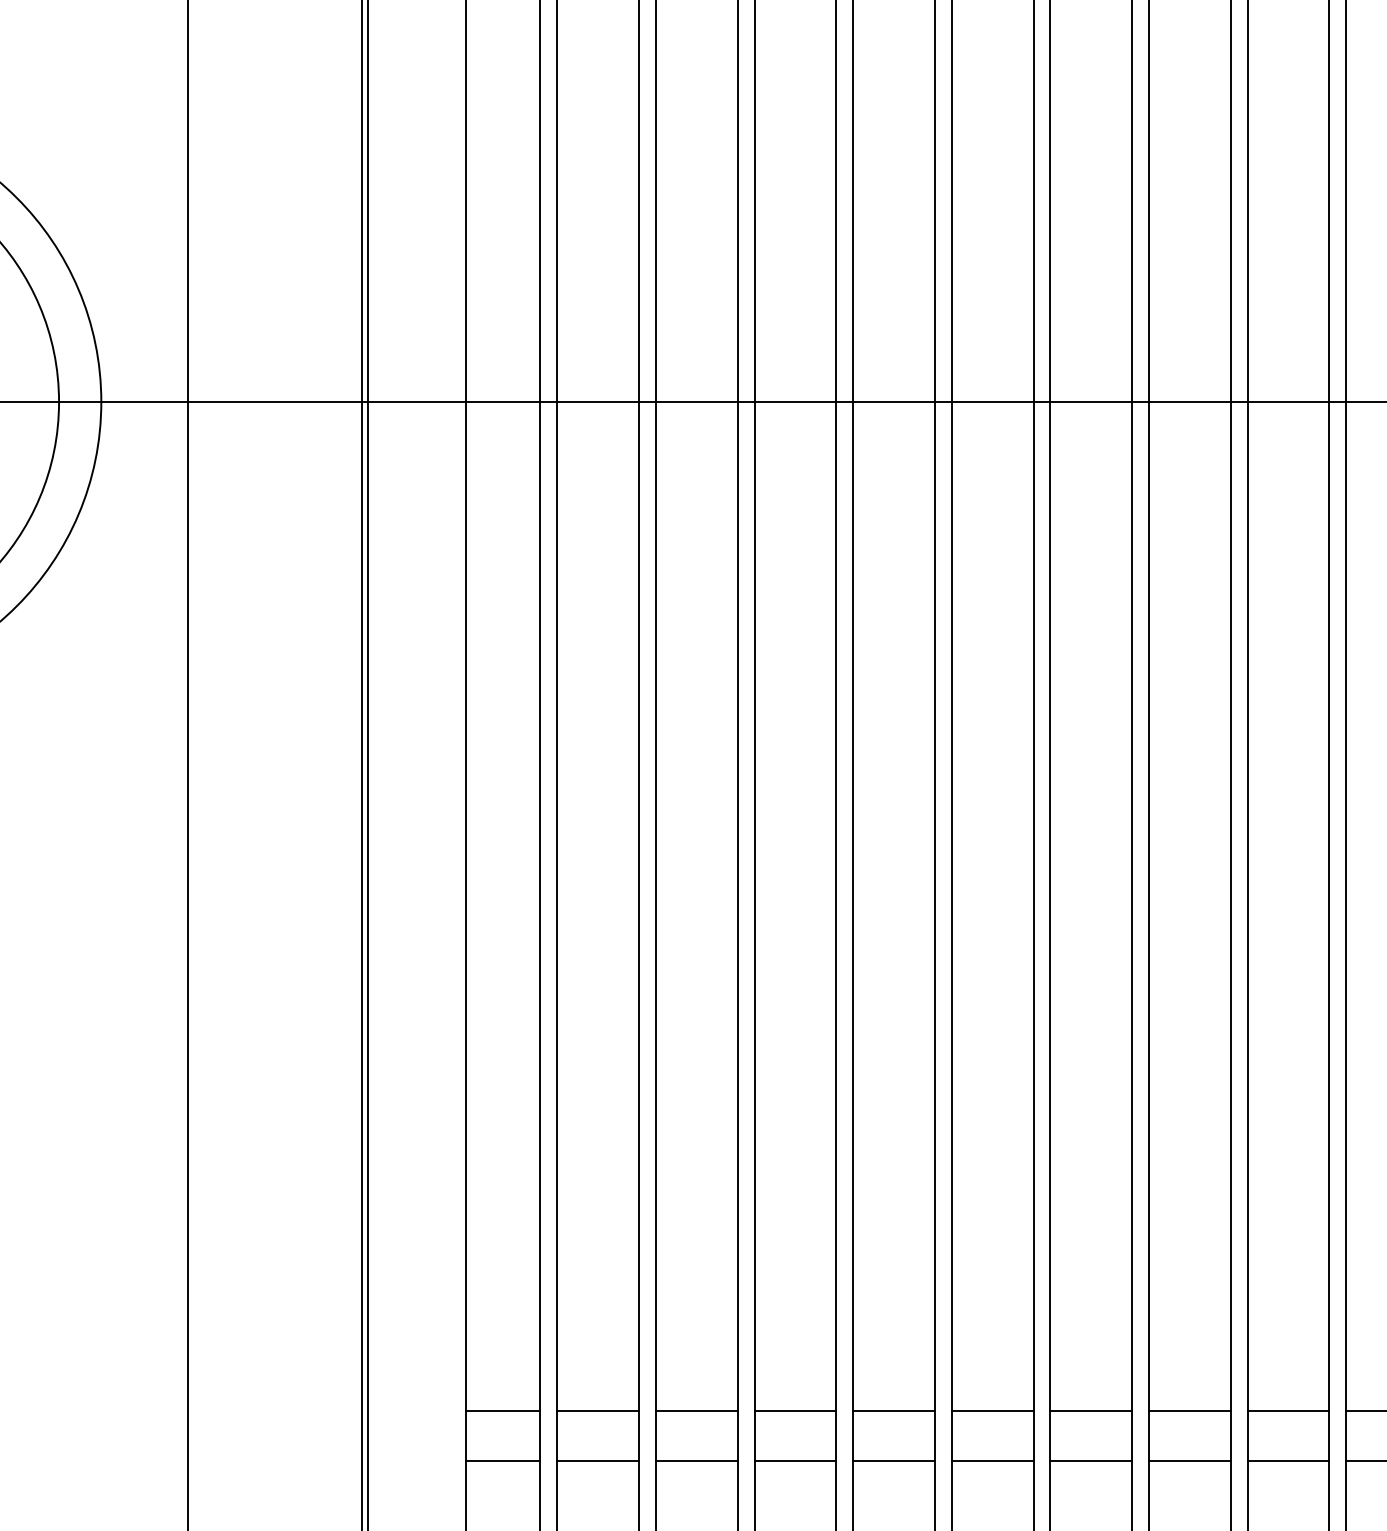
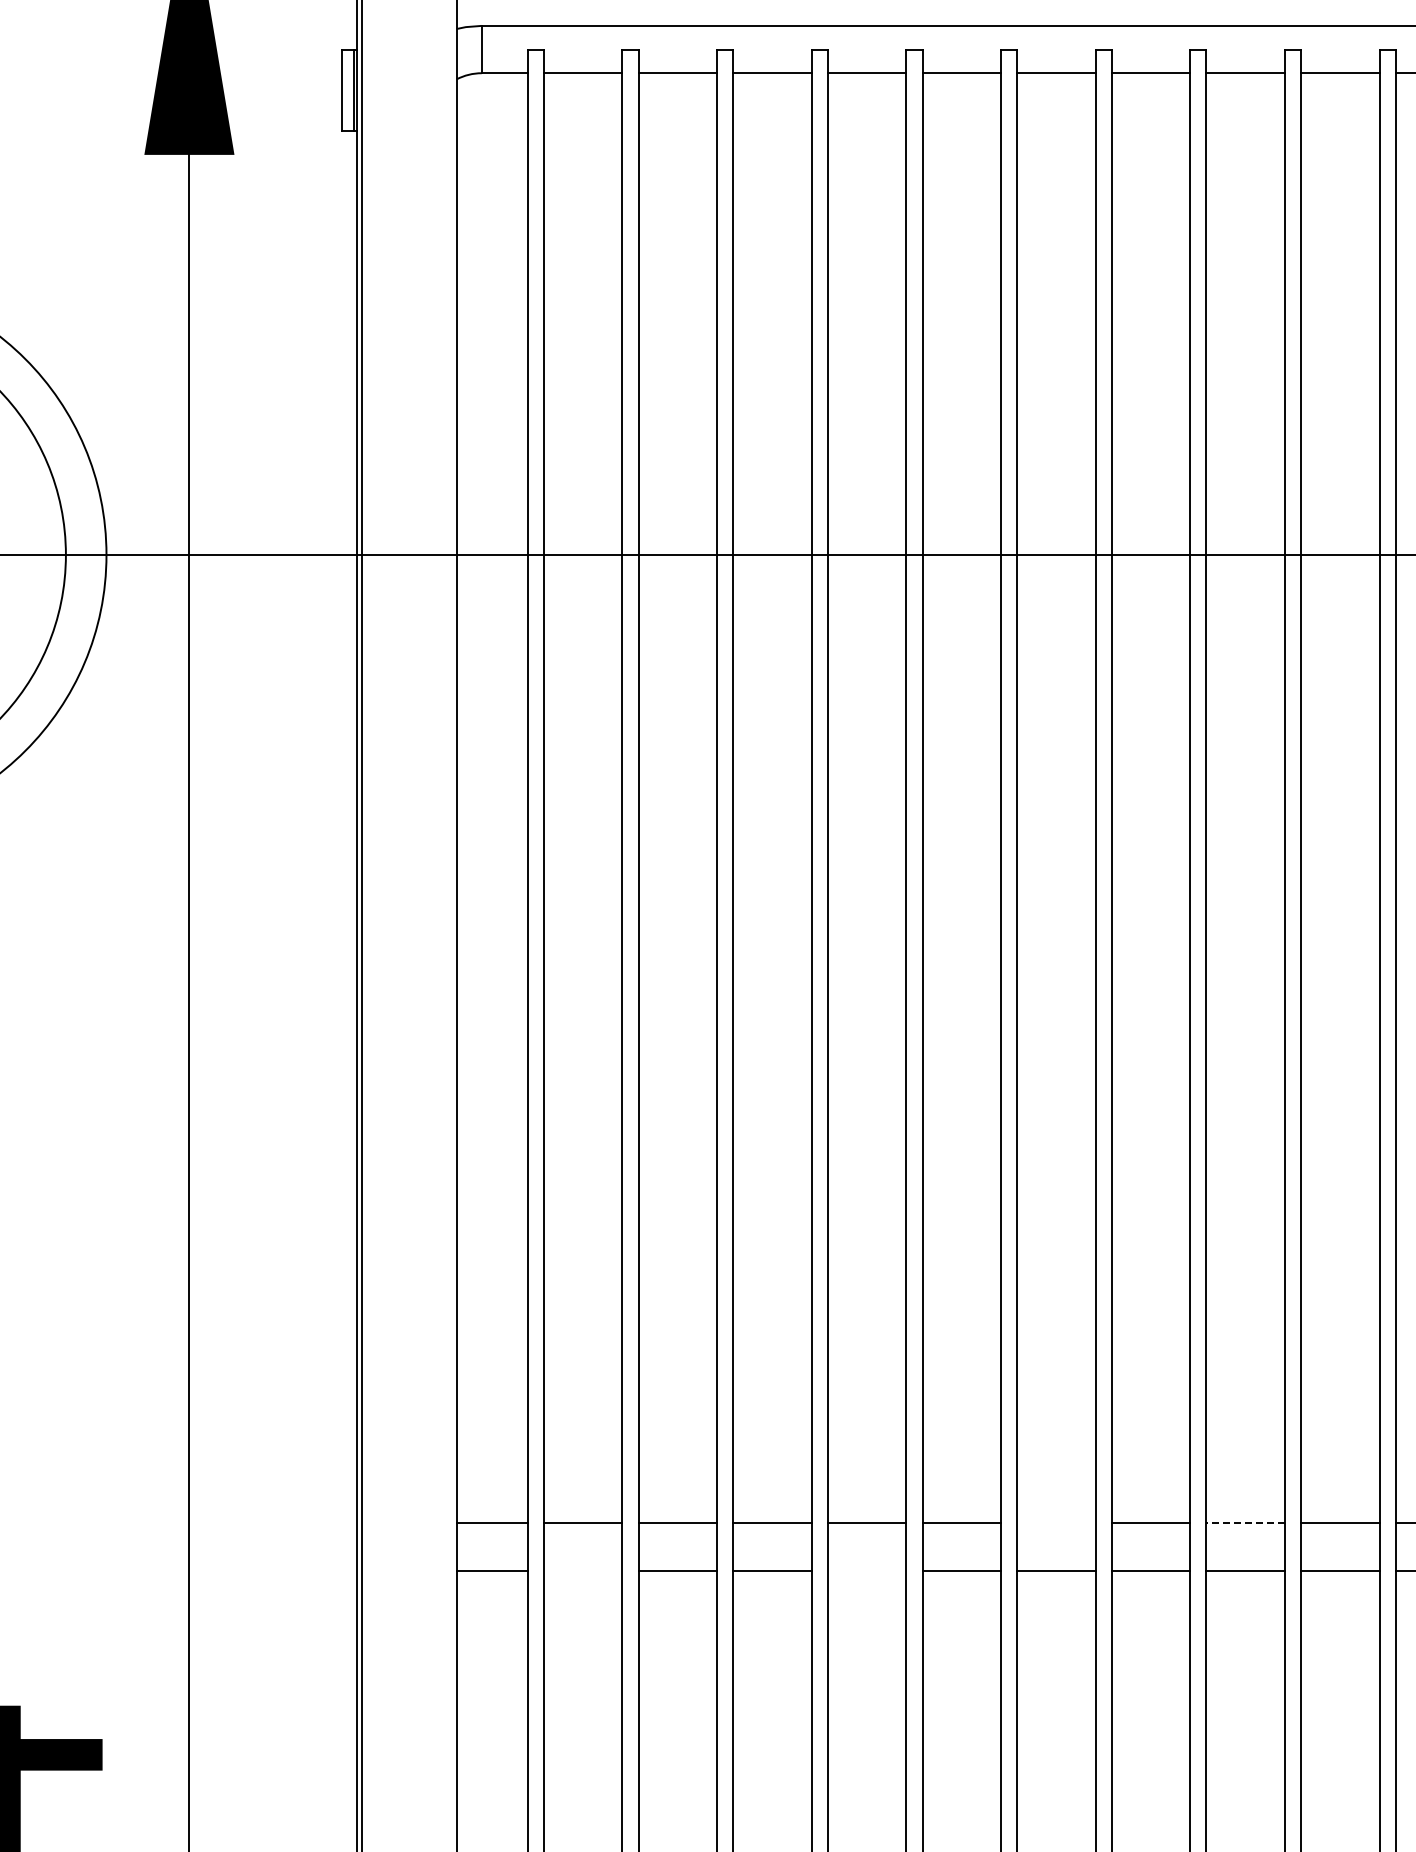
line: (1091, 1411) -> (1056, 1523), removed
line: (1288, 1411) -> (1245, 1523), solid -> dashed
line: (597, 1460) -> (582, 1570), removed
line: (893, 1460) -> (866, 1570), removed

